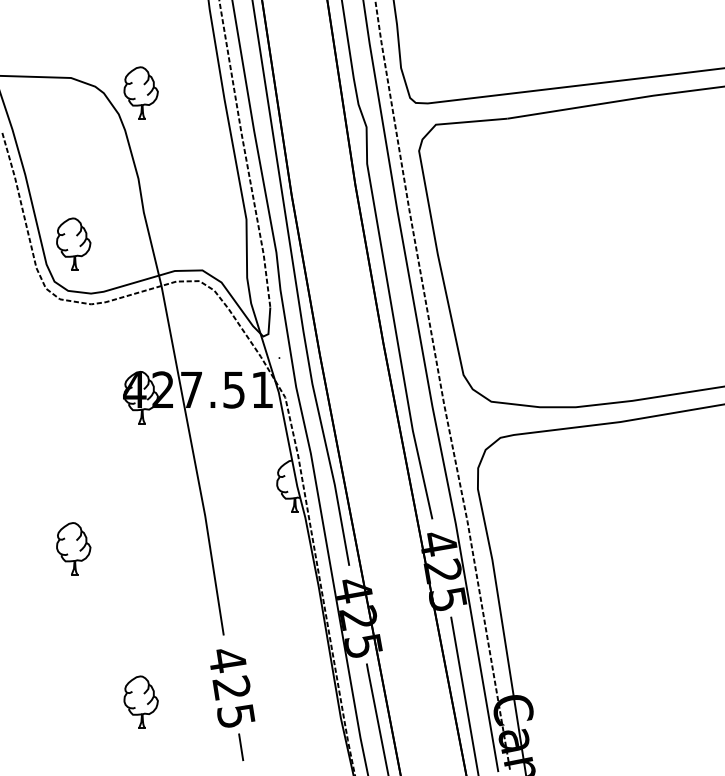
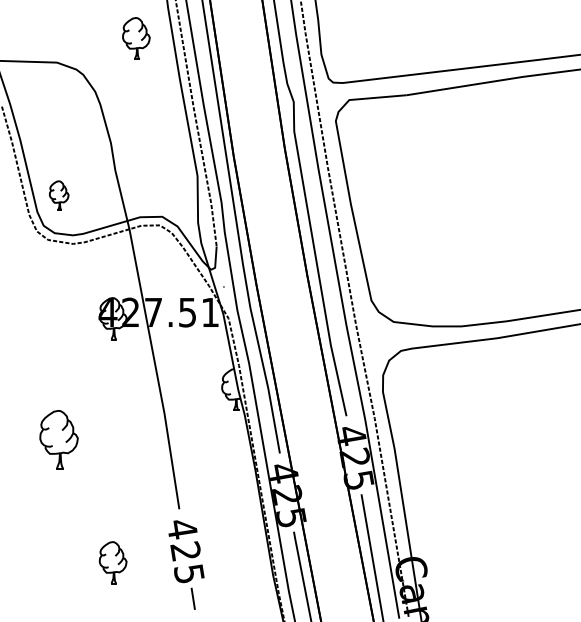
part: (140, 92) -> (135, 38), moved
part: (73, 243) -> (58, 195), size x0.7
part: (73, 548) -> (58, 439), size x1.4

